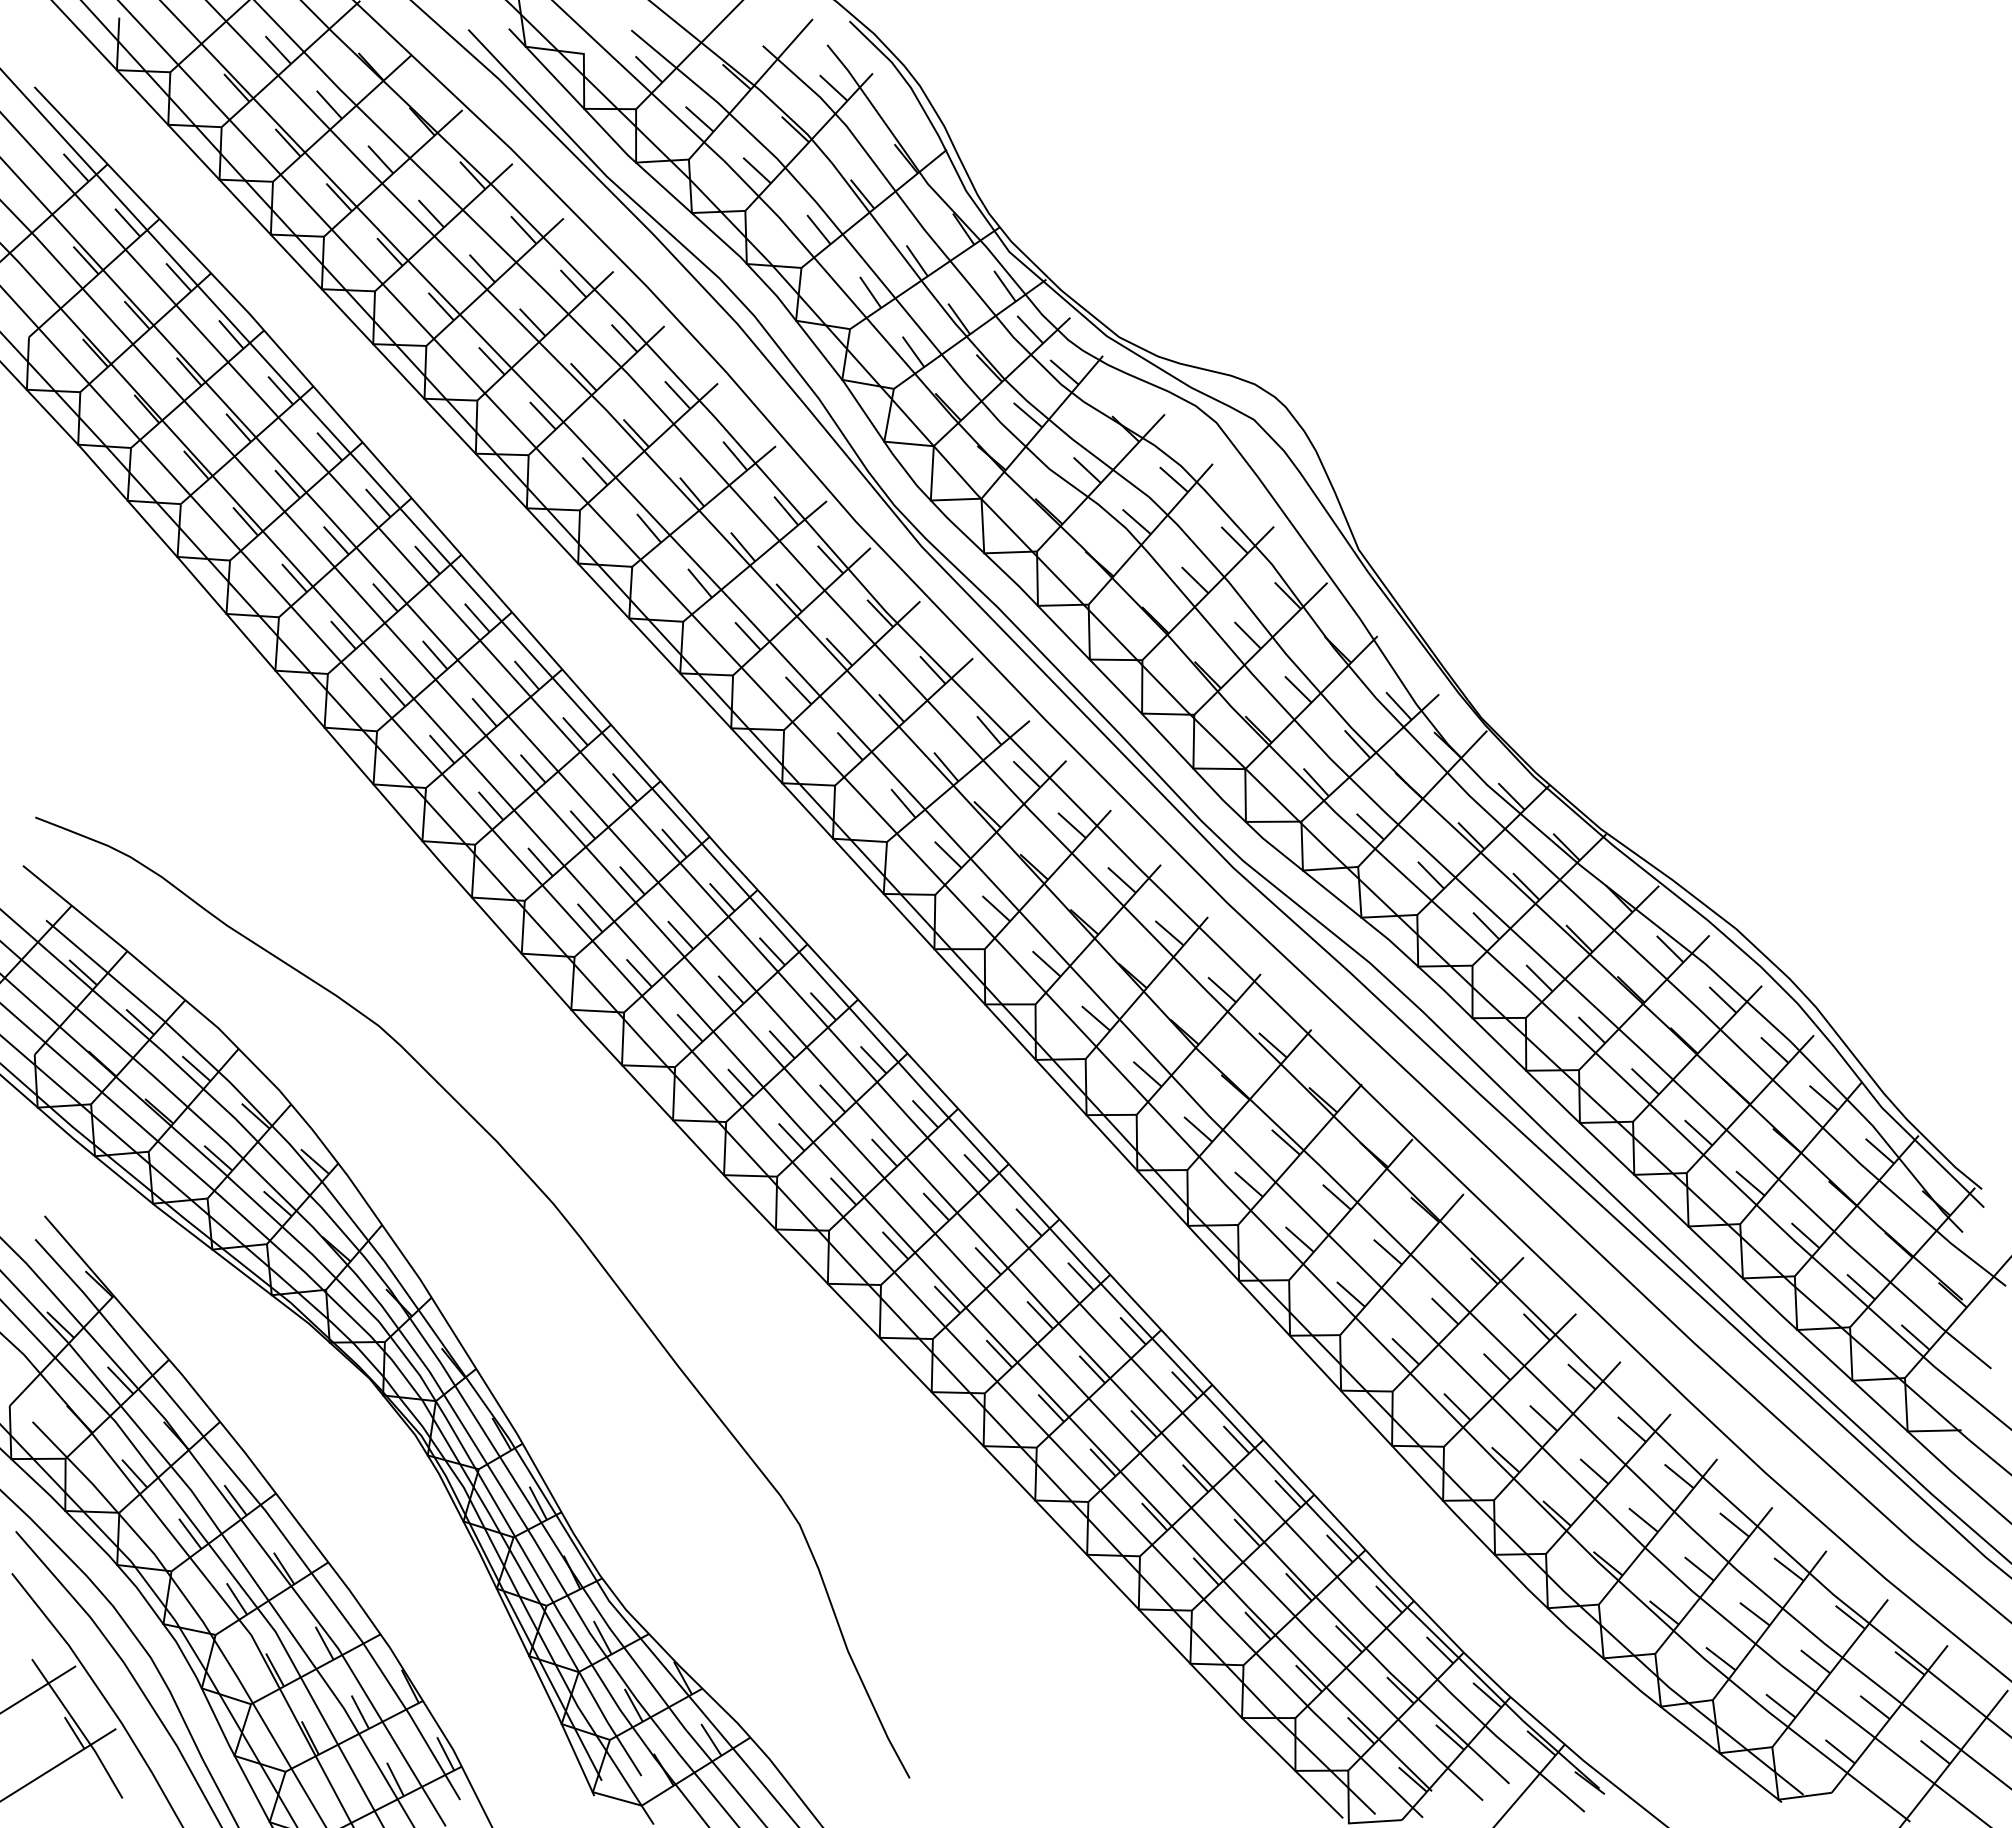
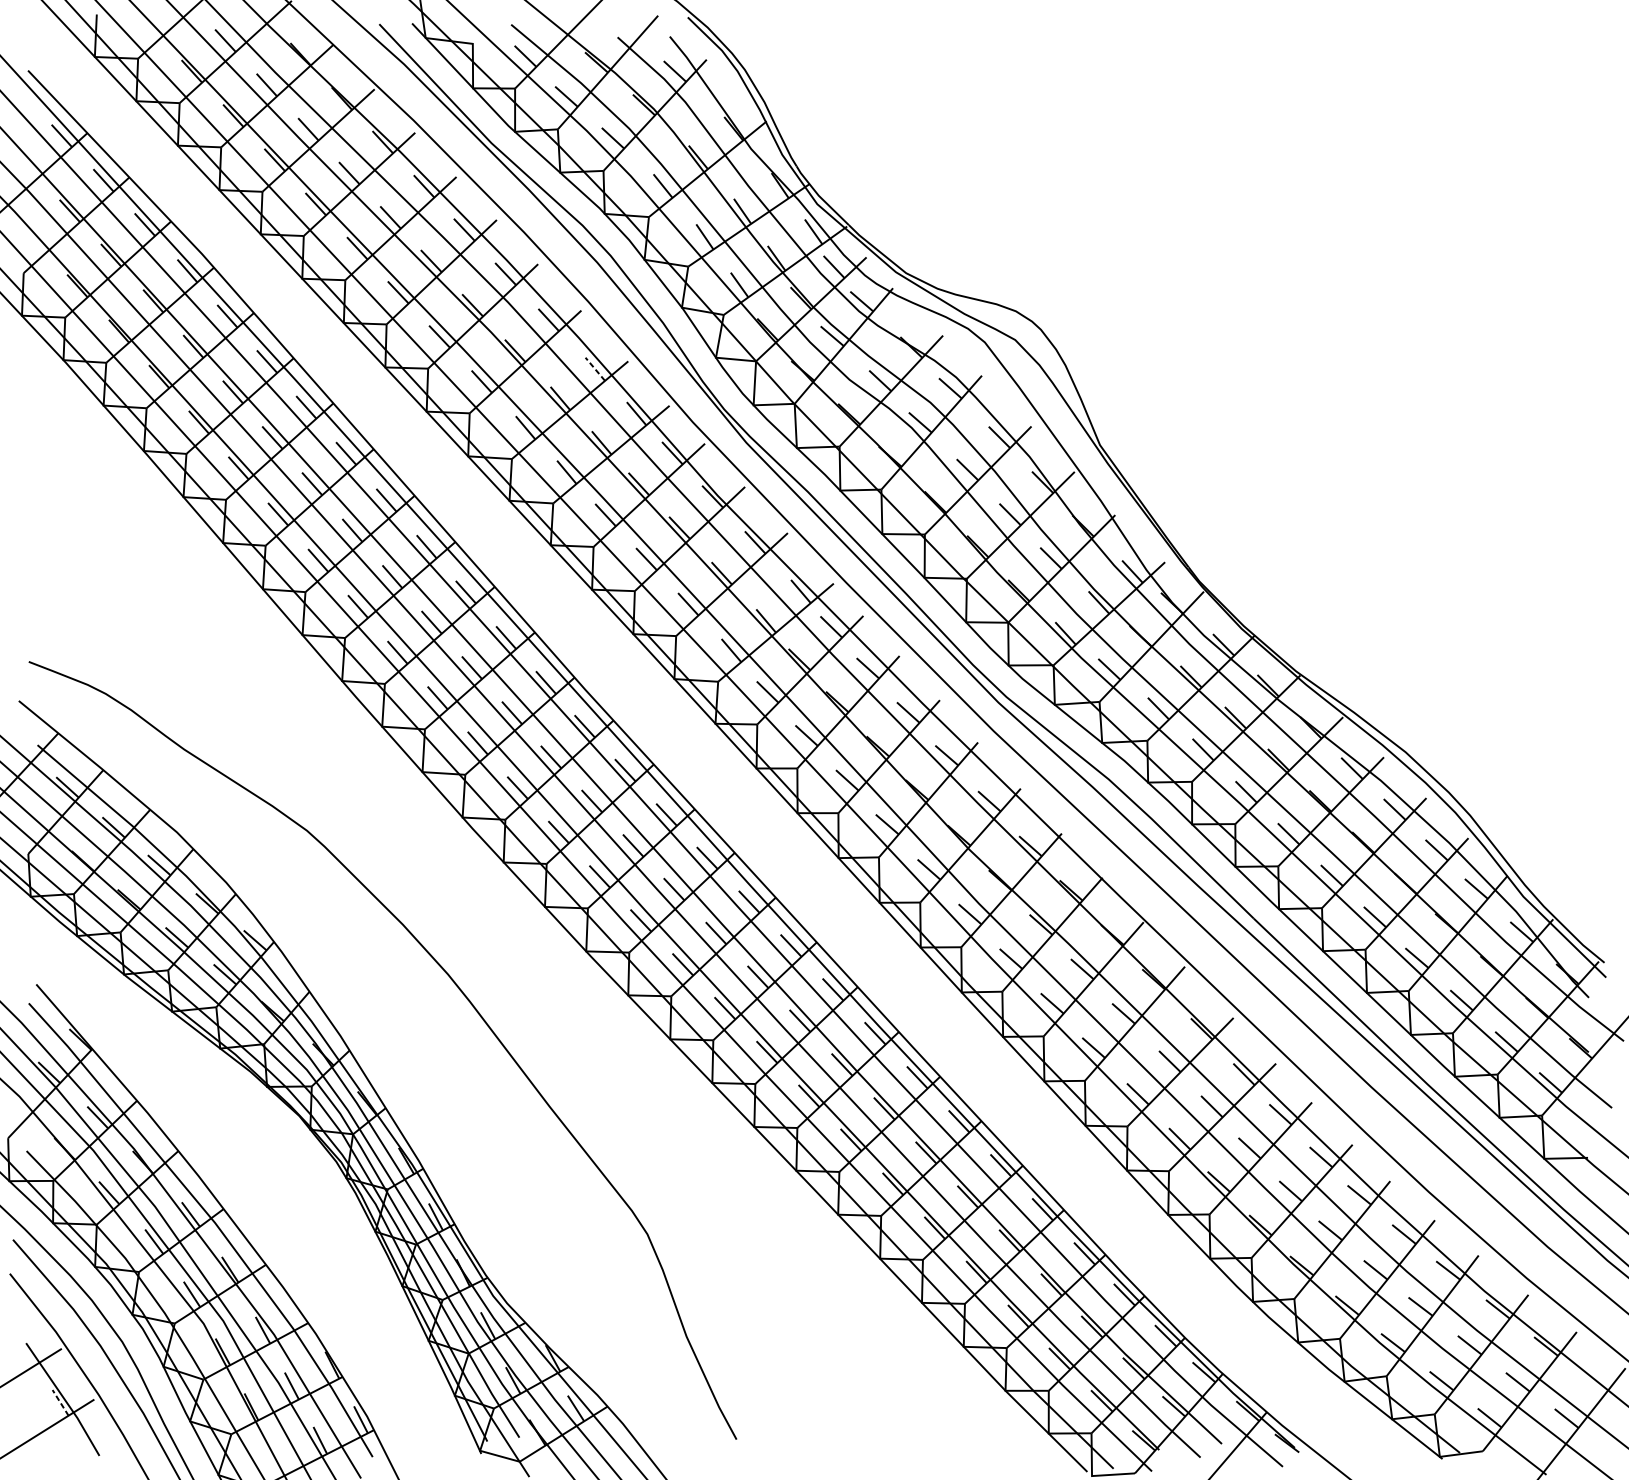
line: (735, 455) -> (595, 368), solid -> dashed
line: (74, 1733) -> (60, 1403), solid -> dashed

